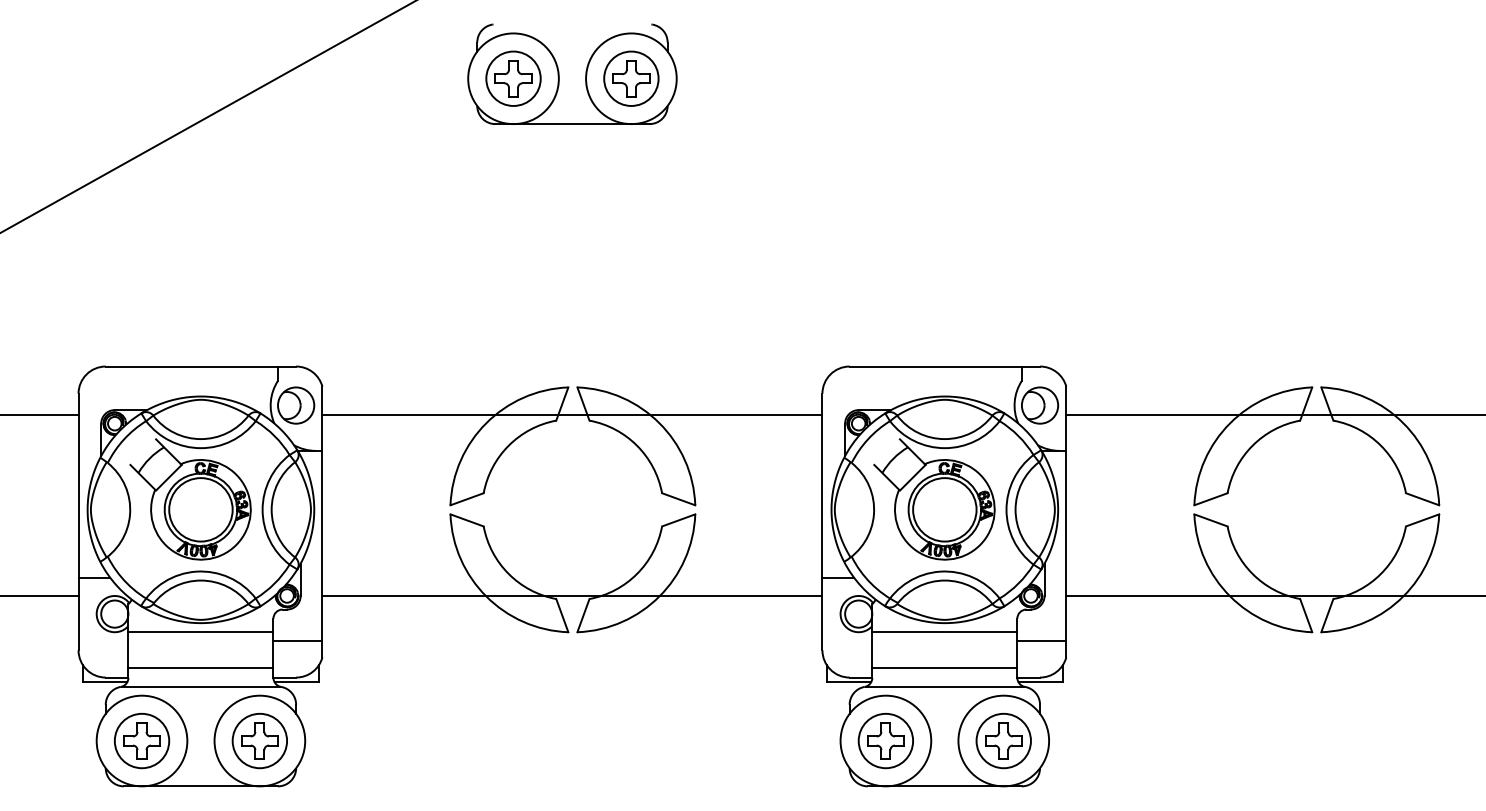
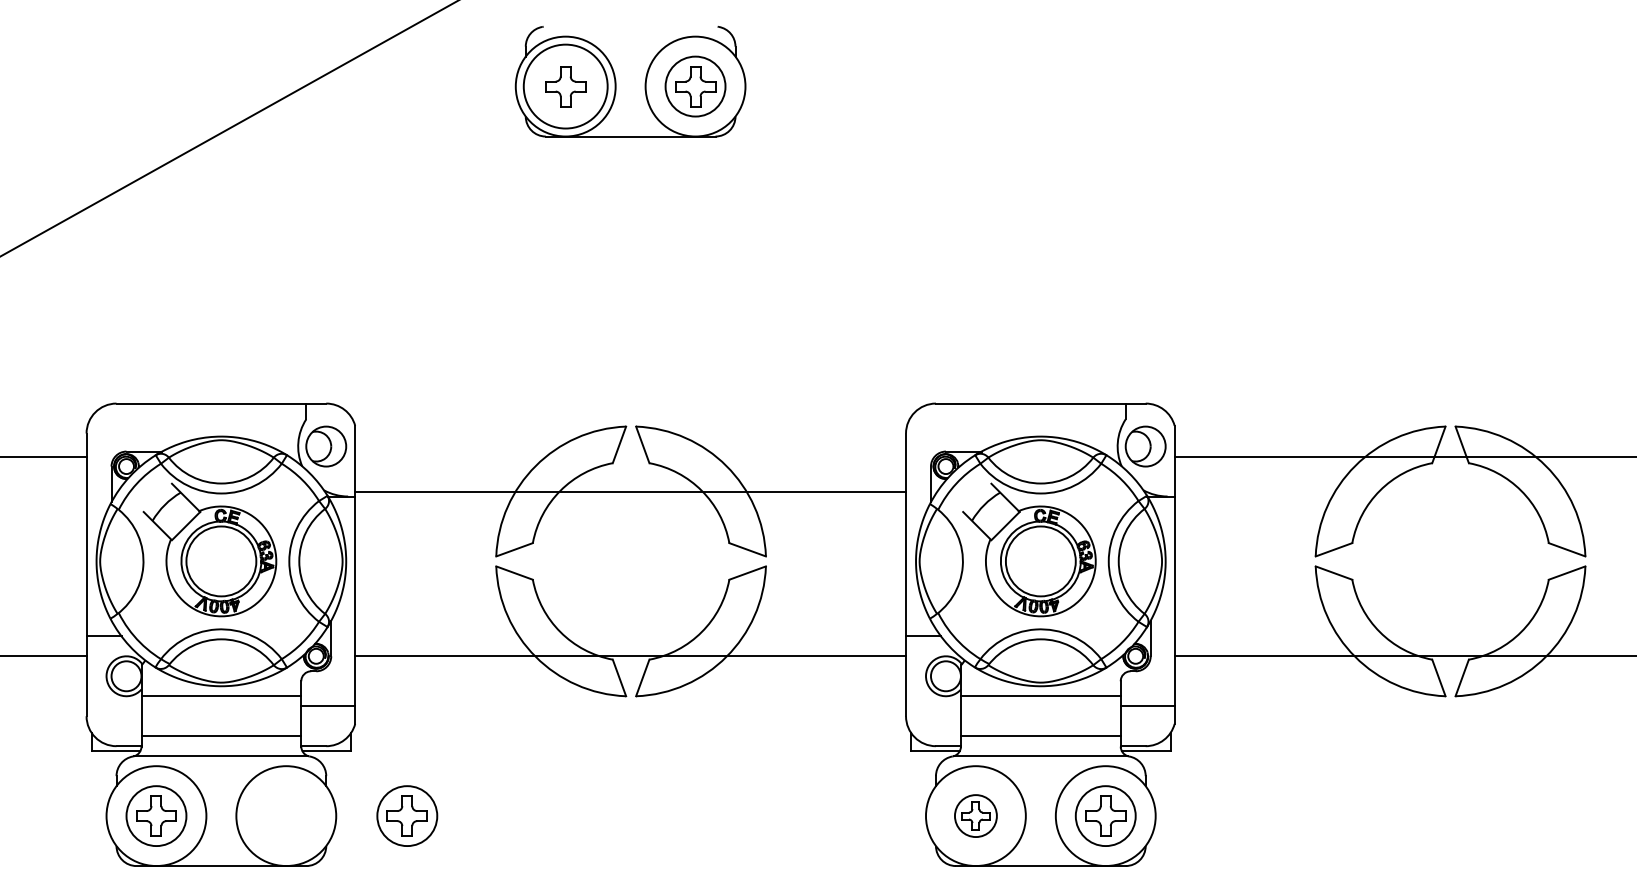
circle: (513, 78) -> (565, 86), size x1.4
line: (572, 414) -> (630, 491), moved
part: (260, 740) -> (407, 815), moved
part: (885, 740) -> (975, 815), size x0.7

